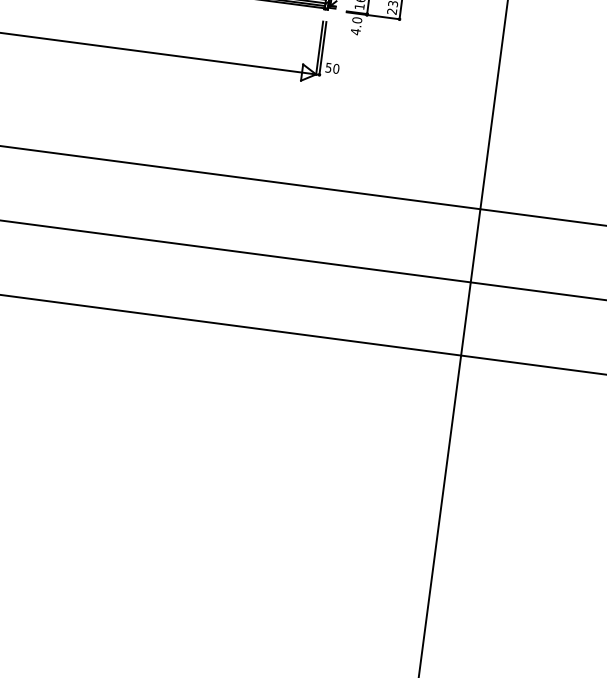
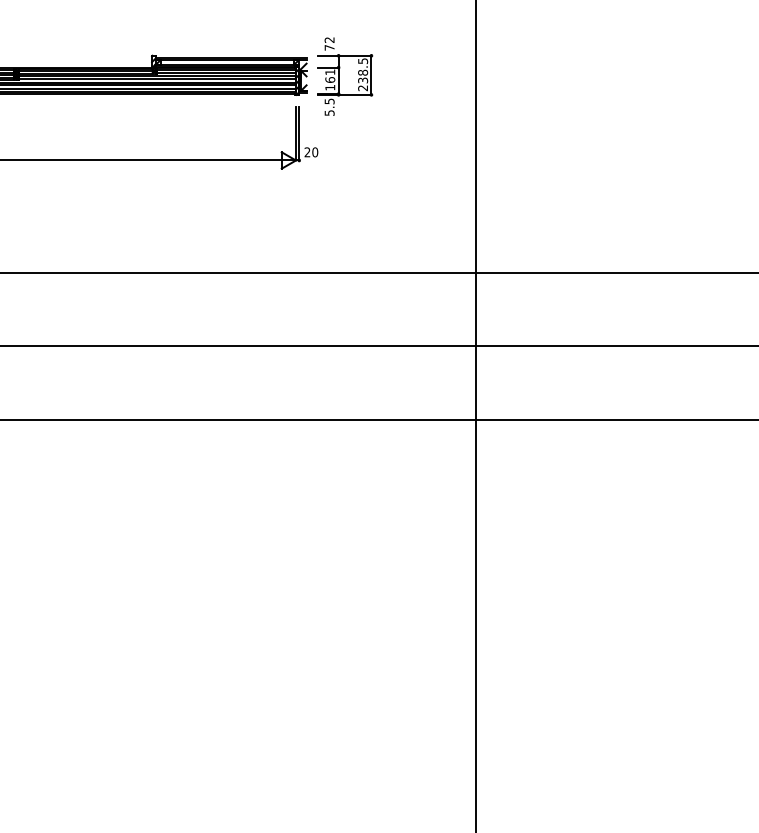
text: (356, 26) -> (329, 107), 4.0 -> 5.5
text: (328, 68) -> (307, 152), 50 -> 20

